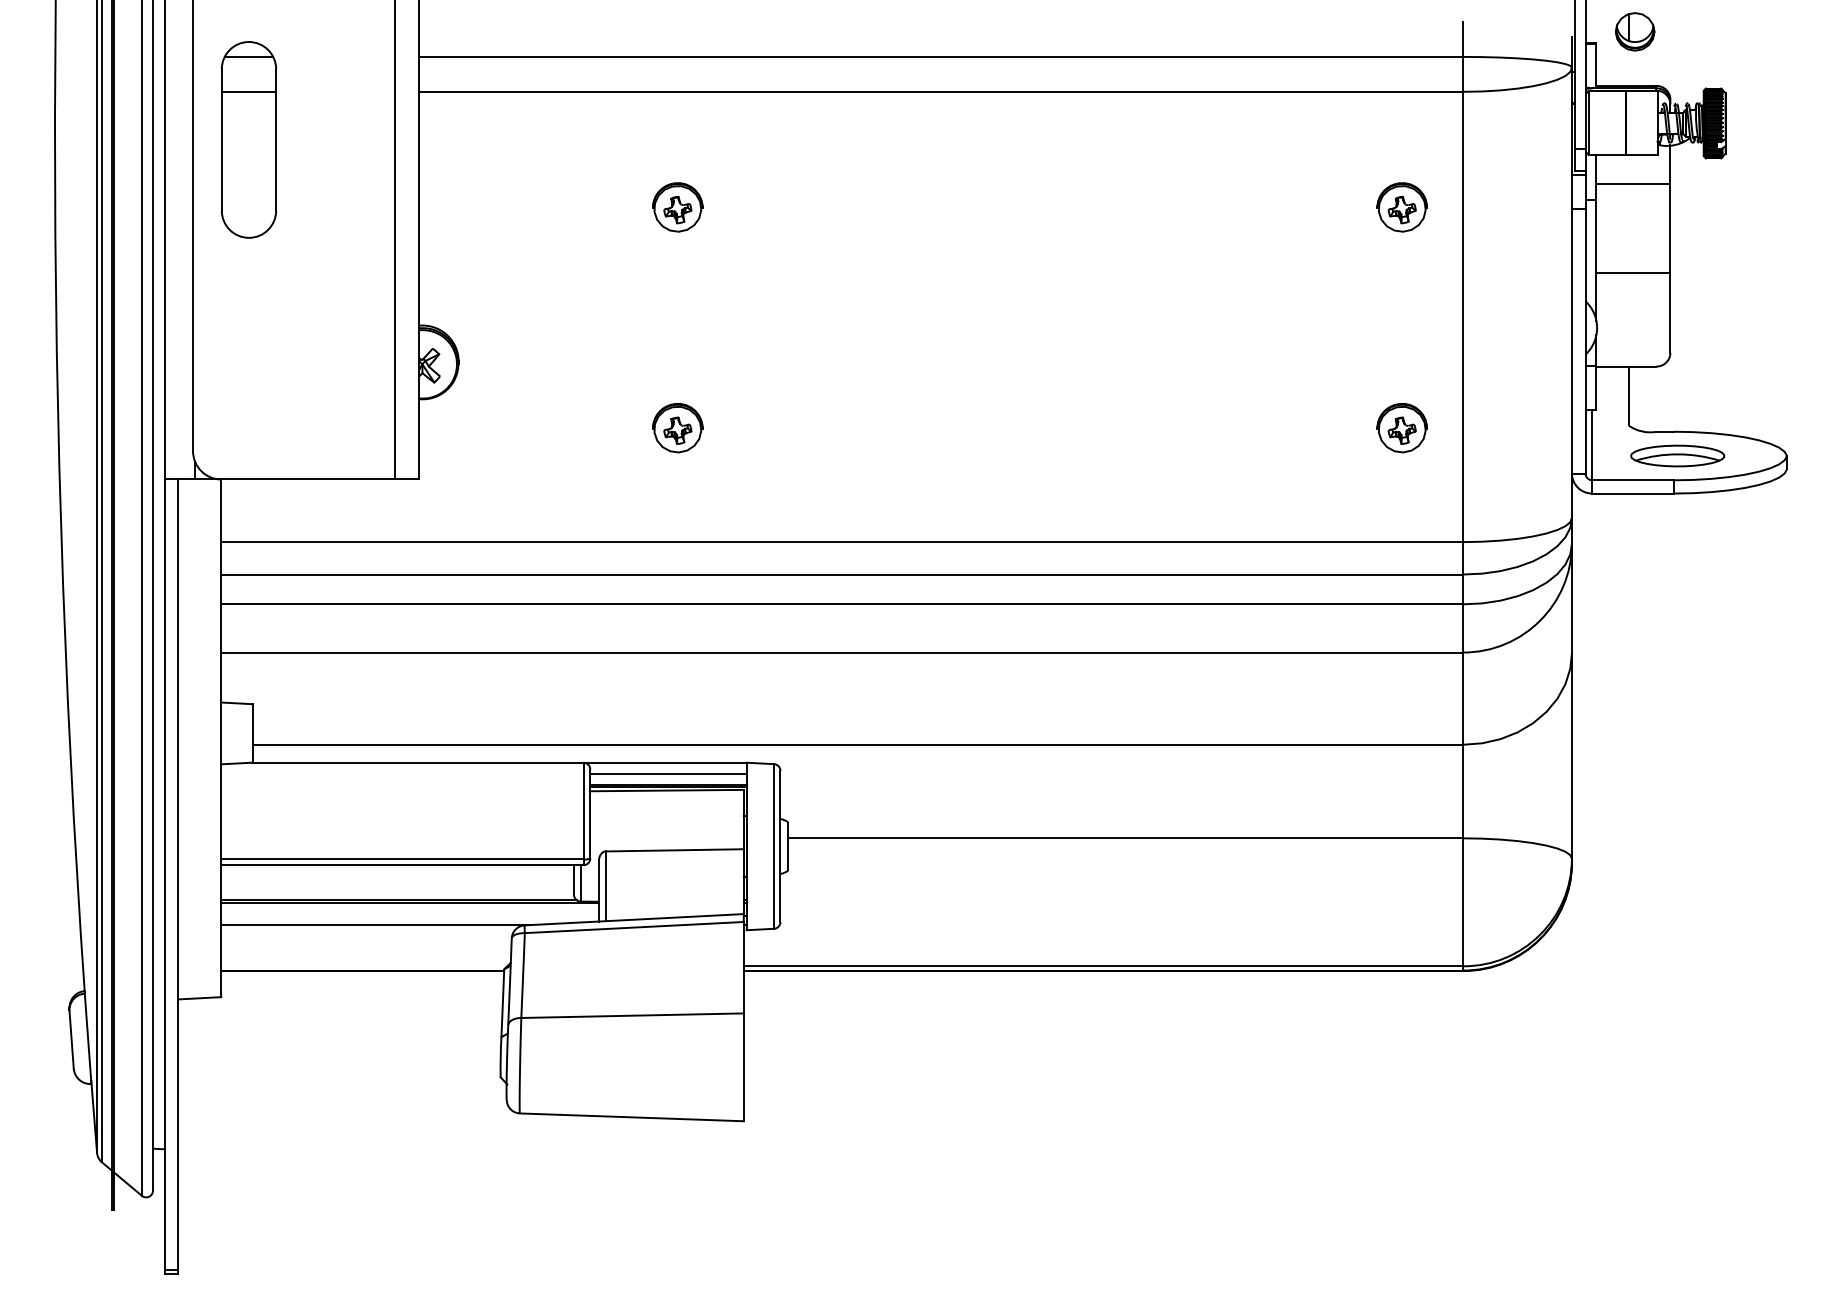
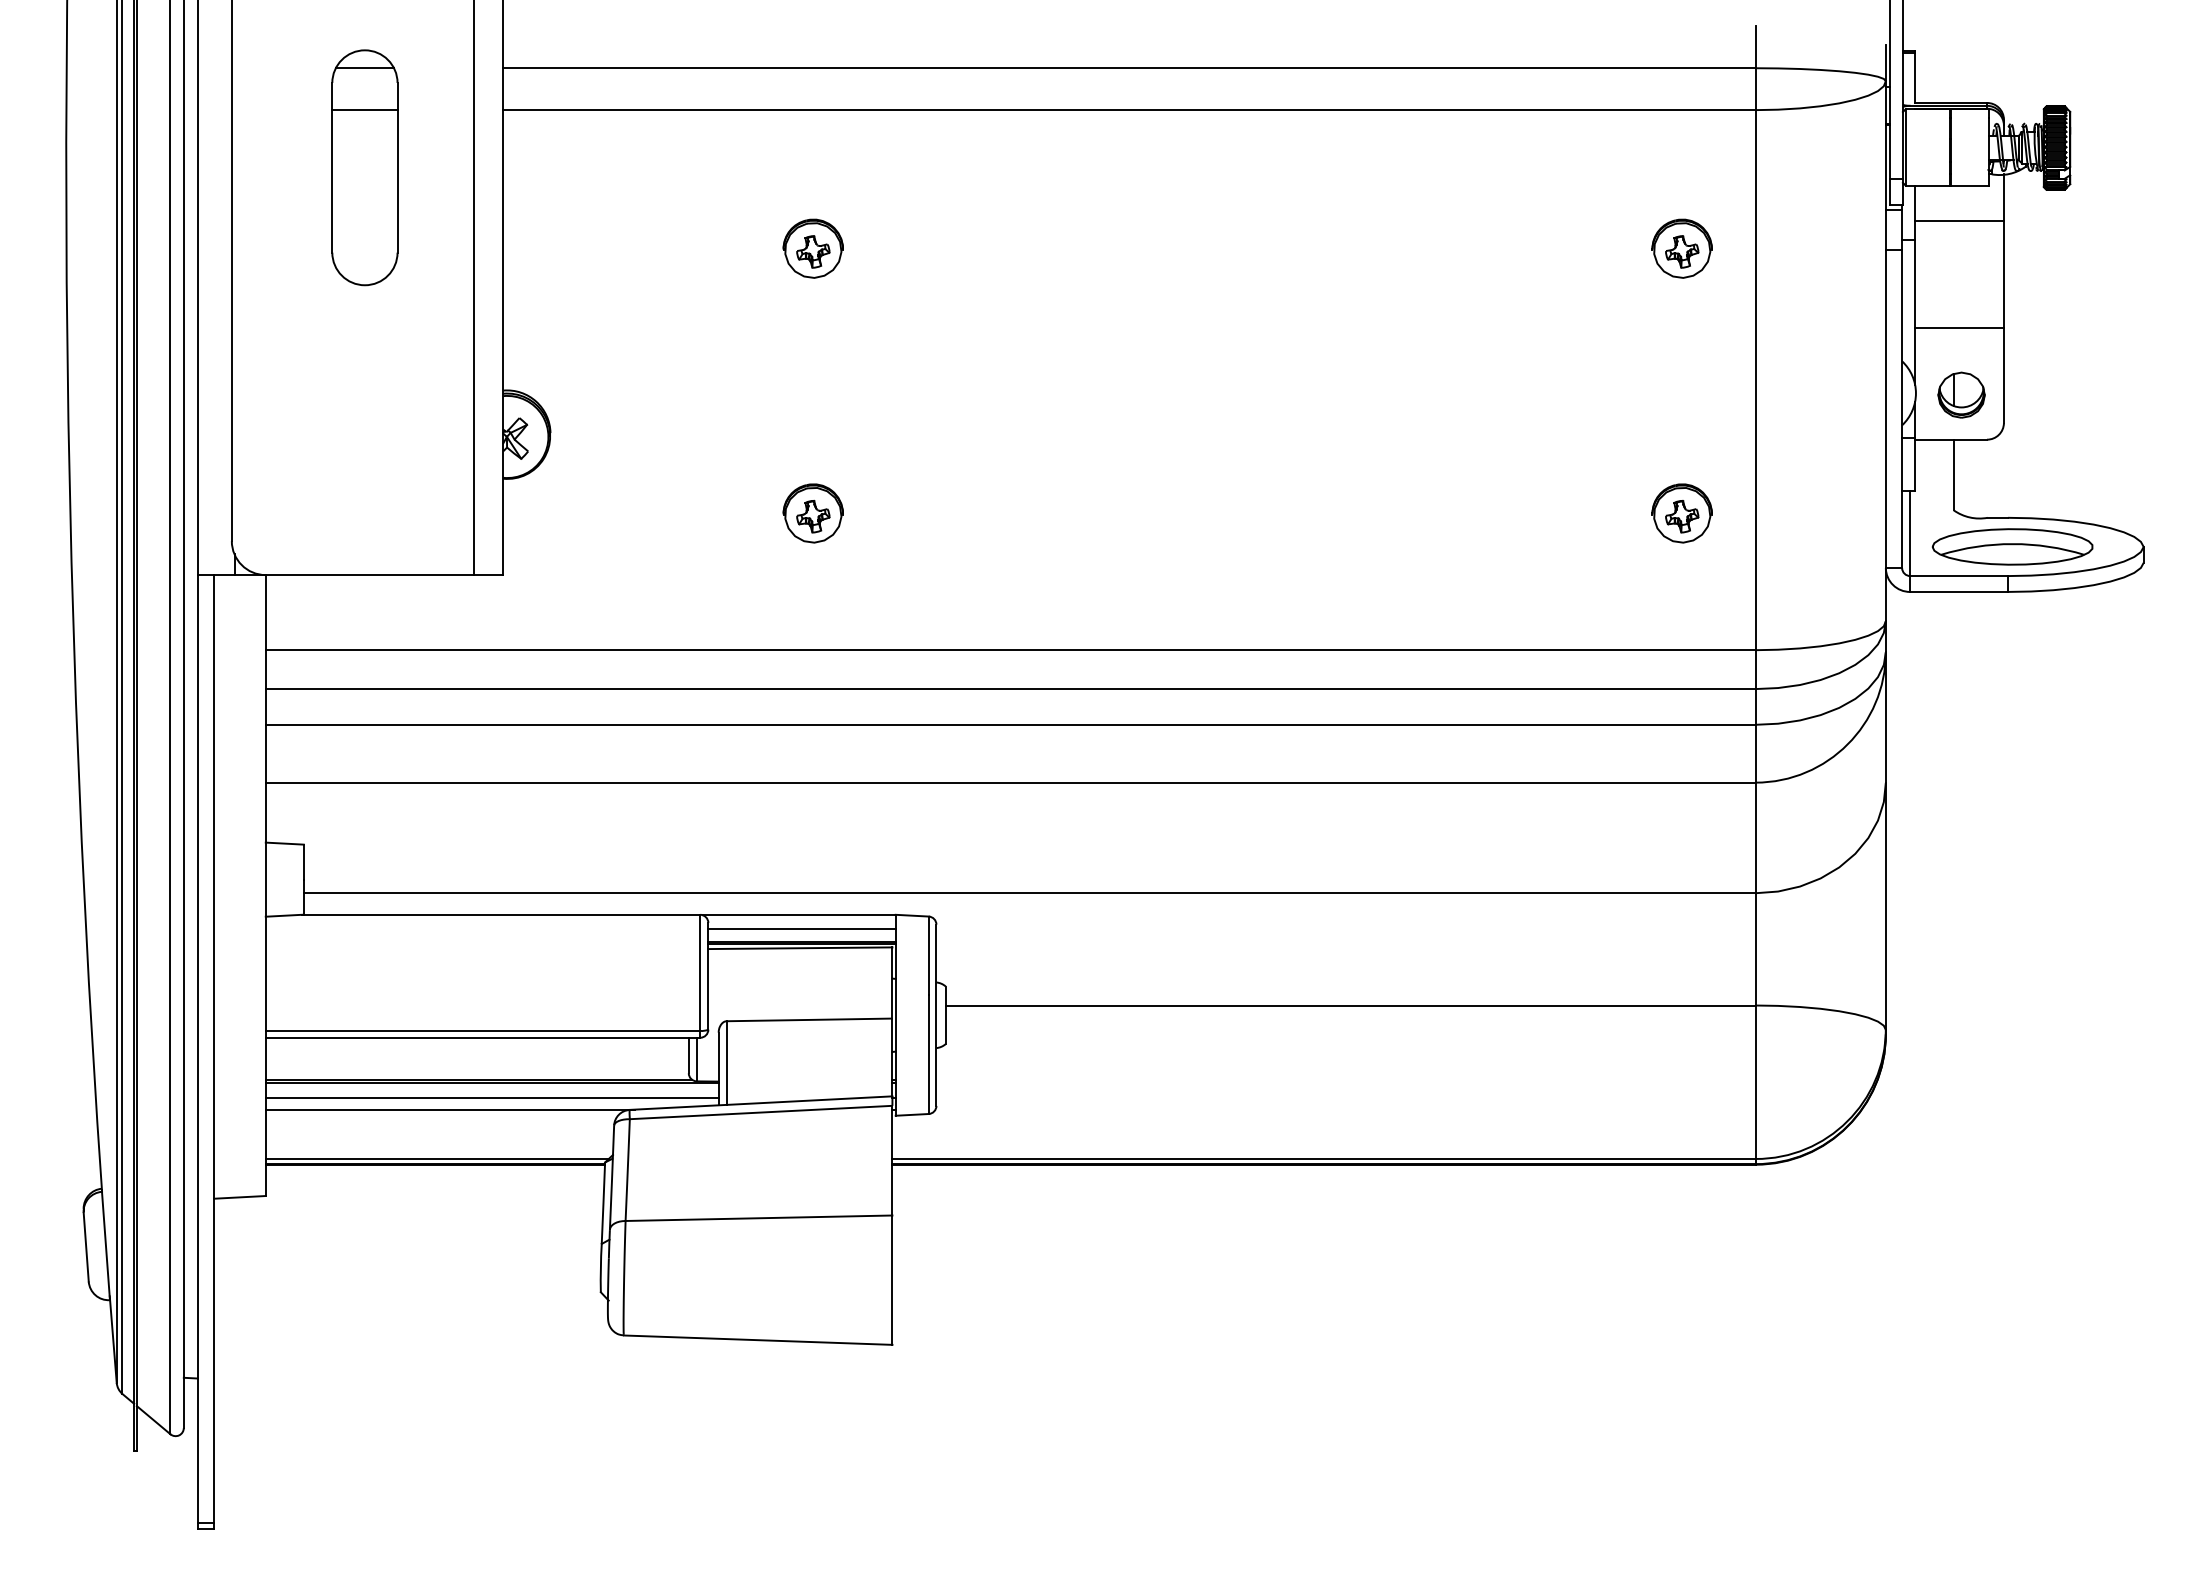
part: (1635, 31) -> (1961, 394), moved
part: (248, 139) -> (364, 167), moved
part: (1677, 455) -> (2012, 546), size x1.43
line: (409, 915) -> (491, 1098), added
line: (363, 965) -> (436, 1158), added

